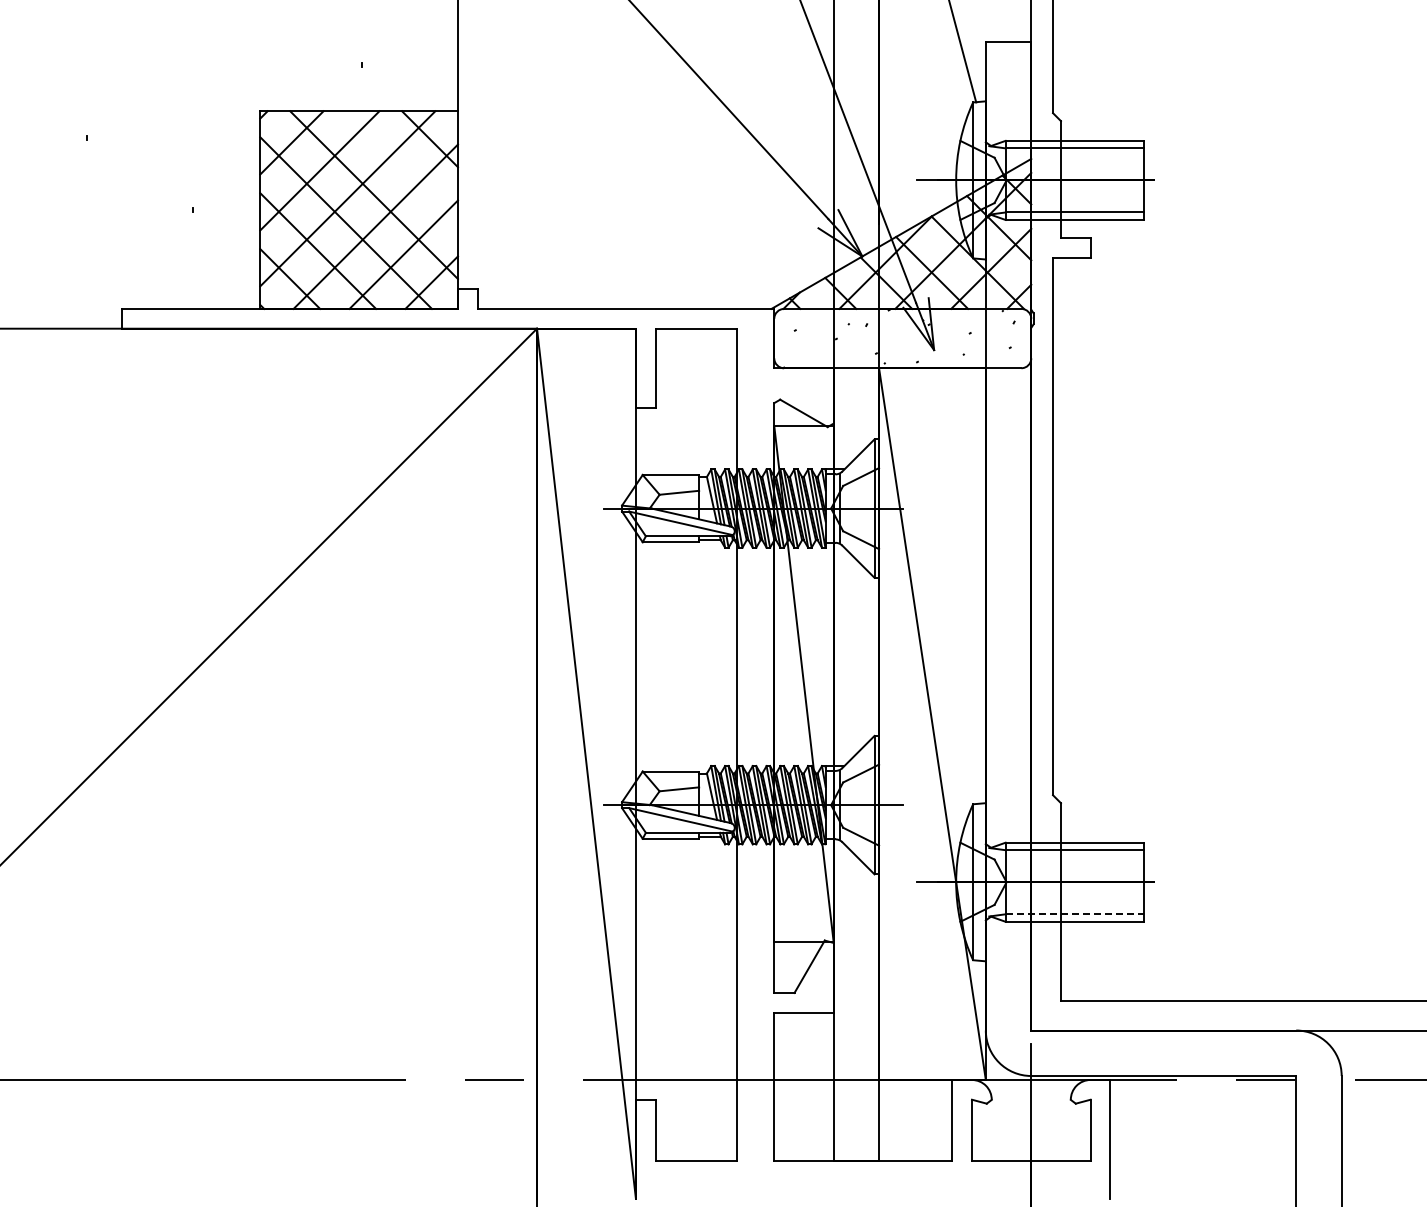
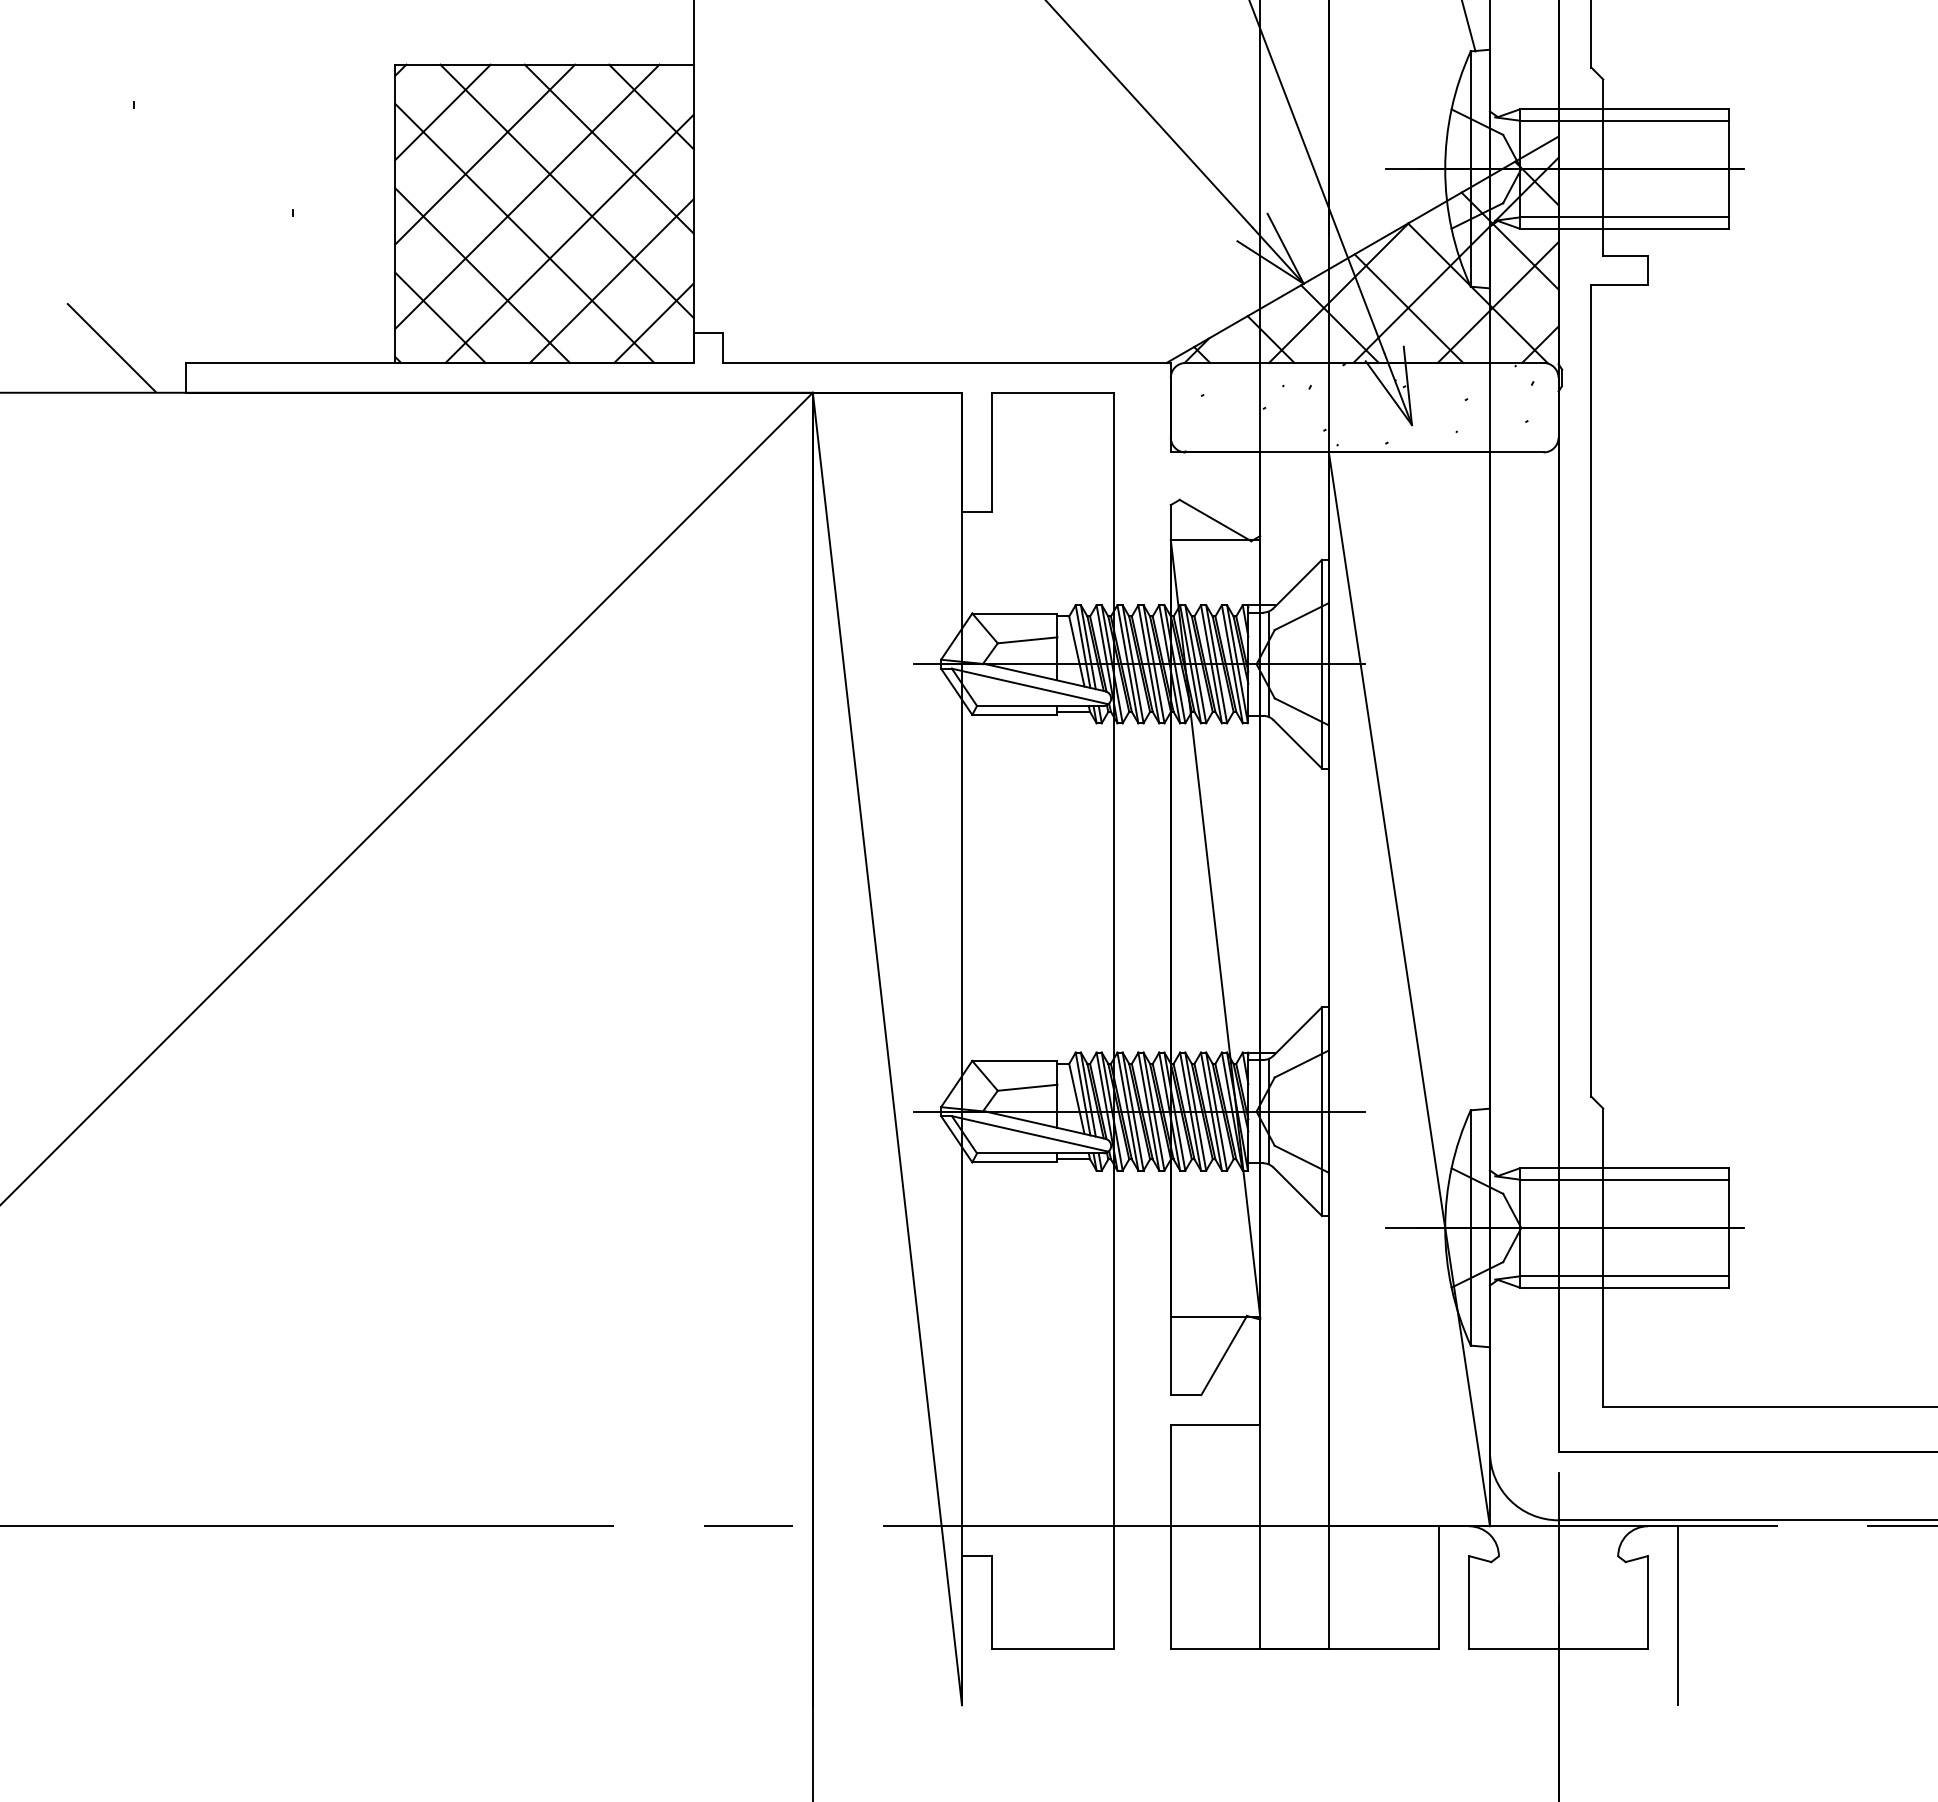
line: (401, 167) -> (608, 149), added
line: (72, 298) -> (111, 347), added
line: (1075, 914) -> (1625, 1276), dashed -> solid

